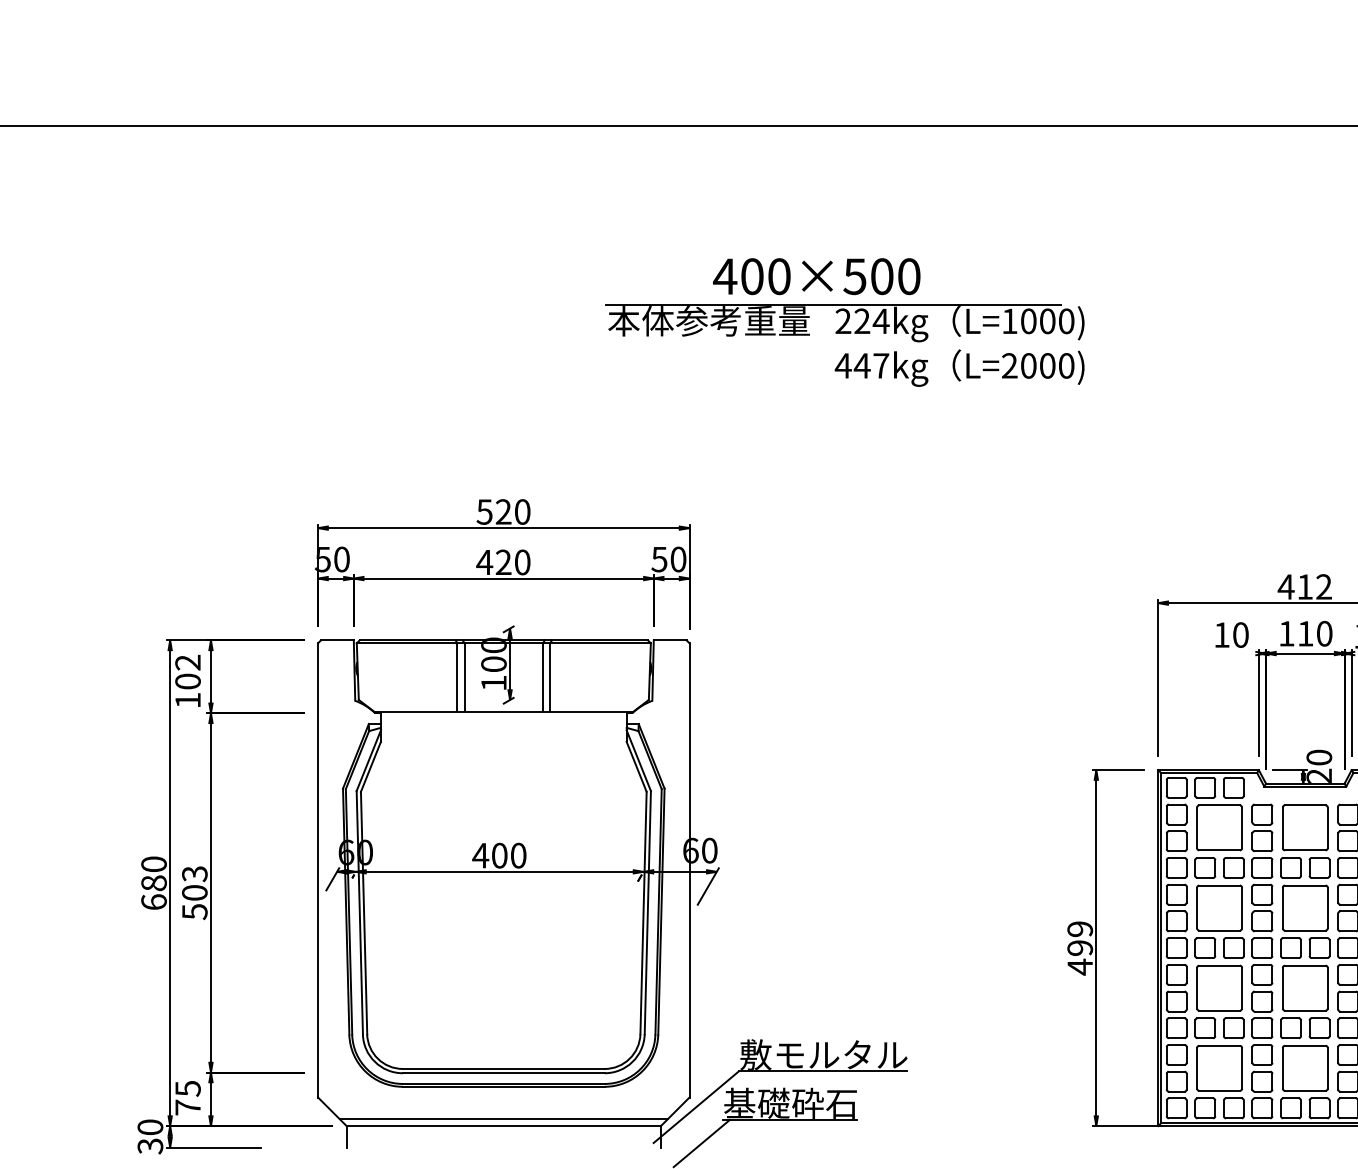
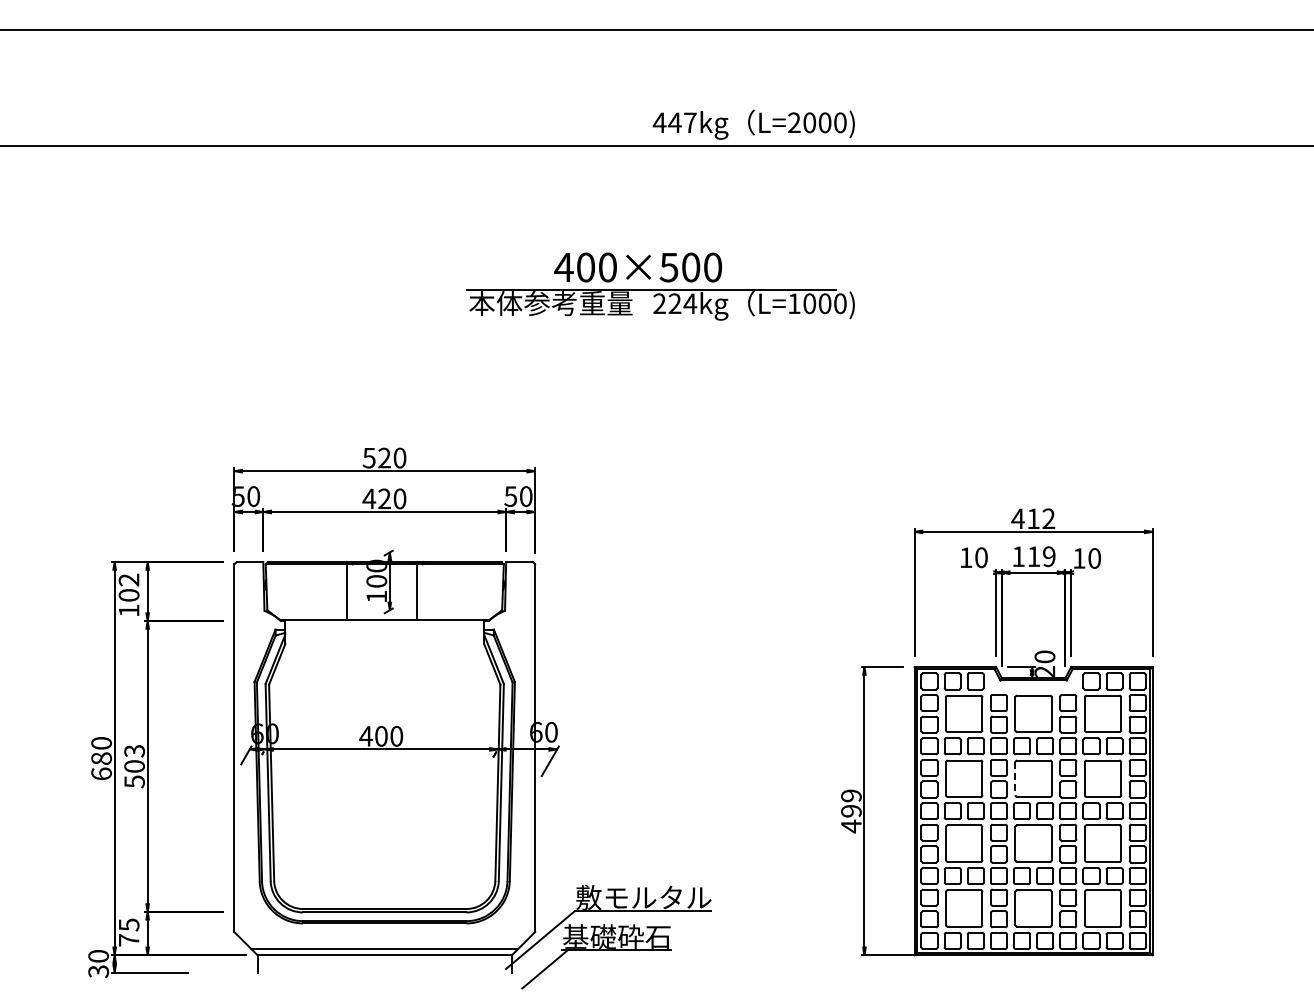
text: (959, 367) -> (753, 124), moved
text: (1324, 633) -> (1049, 556), 110 -> 119
line: (463, 676) -> (352, 591), removed
line: (550, 676) -> (422, 591), removed
line: (1282, 908) -> (1015, 779), solid -> dashed

